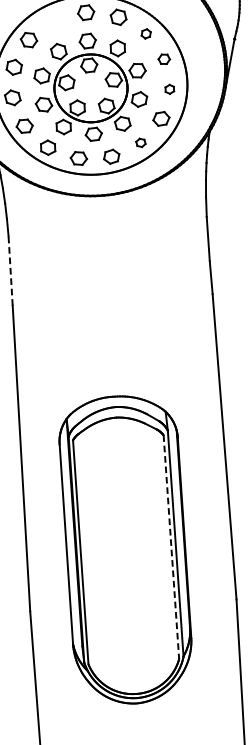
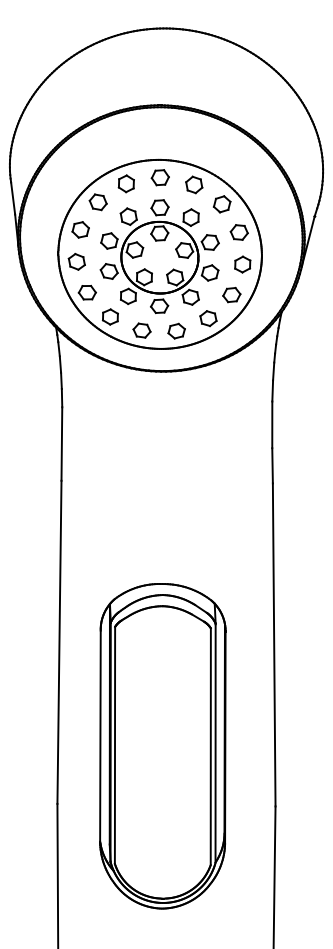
part: (53, 20) -> (125, 183), added
part: (145, 34) -> (221, 204), size x1.67
part: (163, 59) -> (238, 232), size x1.43
part: (169, 89) -> (242, 264), size x1.67
part: (140, 142) -> (208, 318), size x1.67
line: (10, 271) -> (61, 444), dashed -> solid
line: (171, 548) -> (210, 747), dashed -> solid

